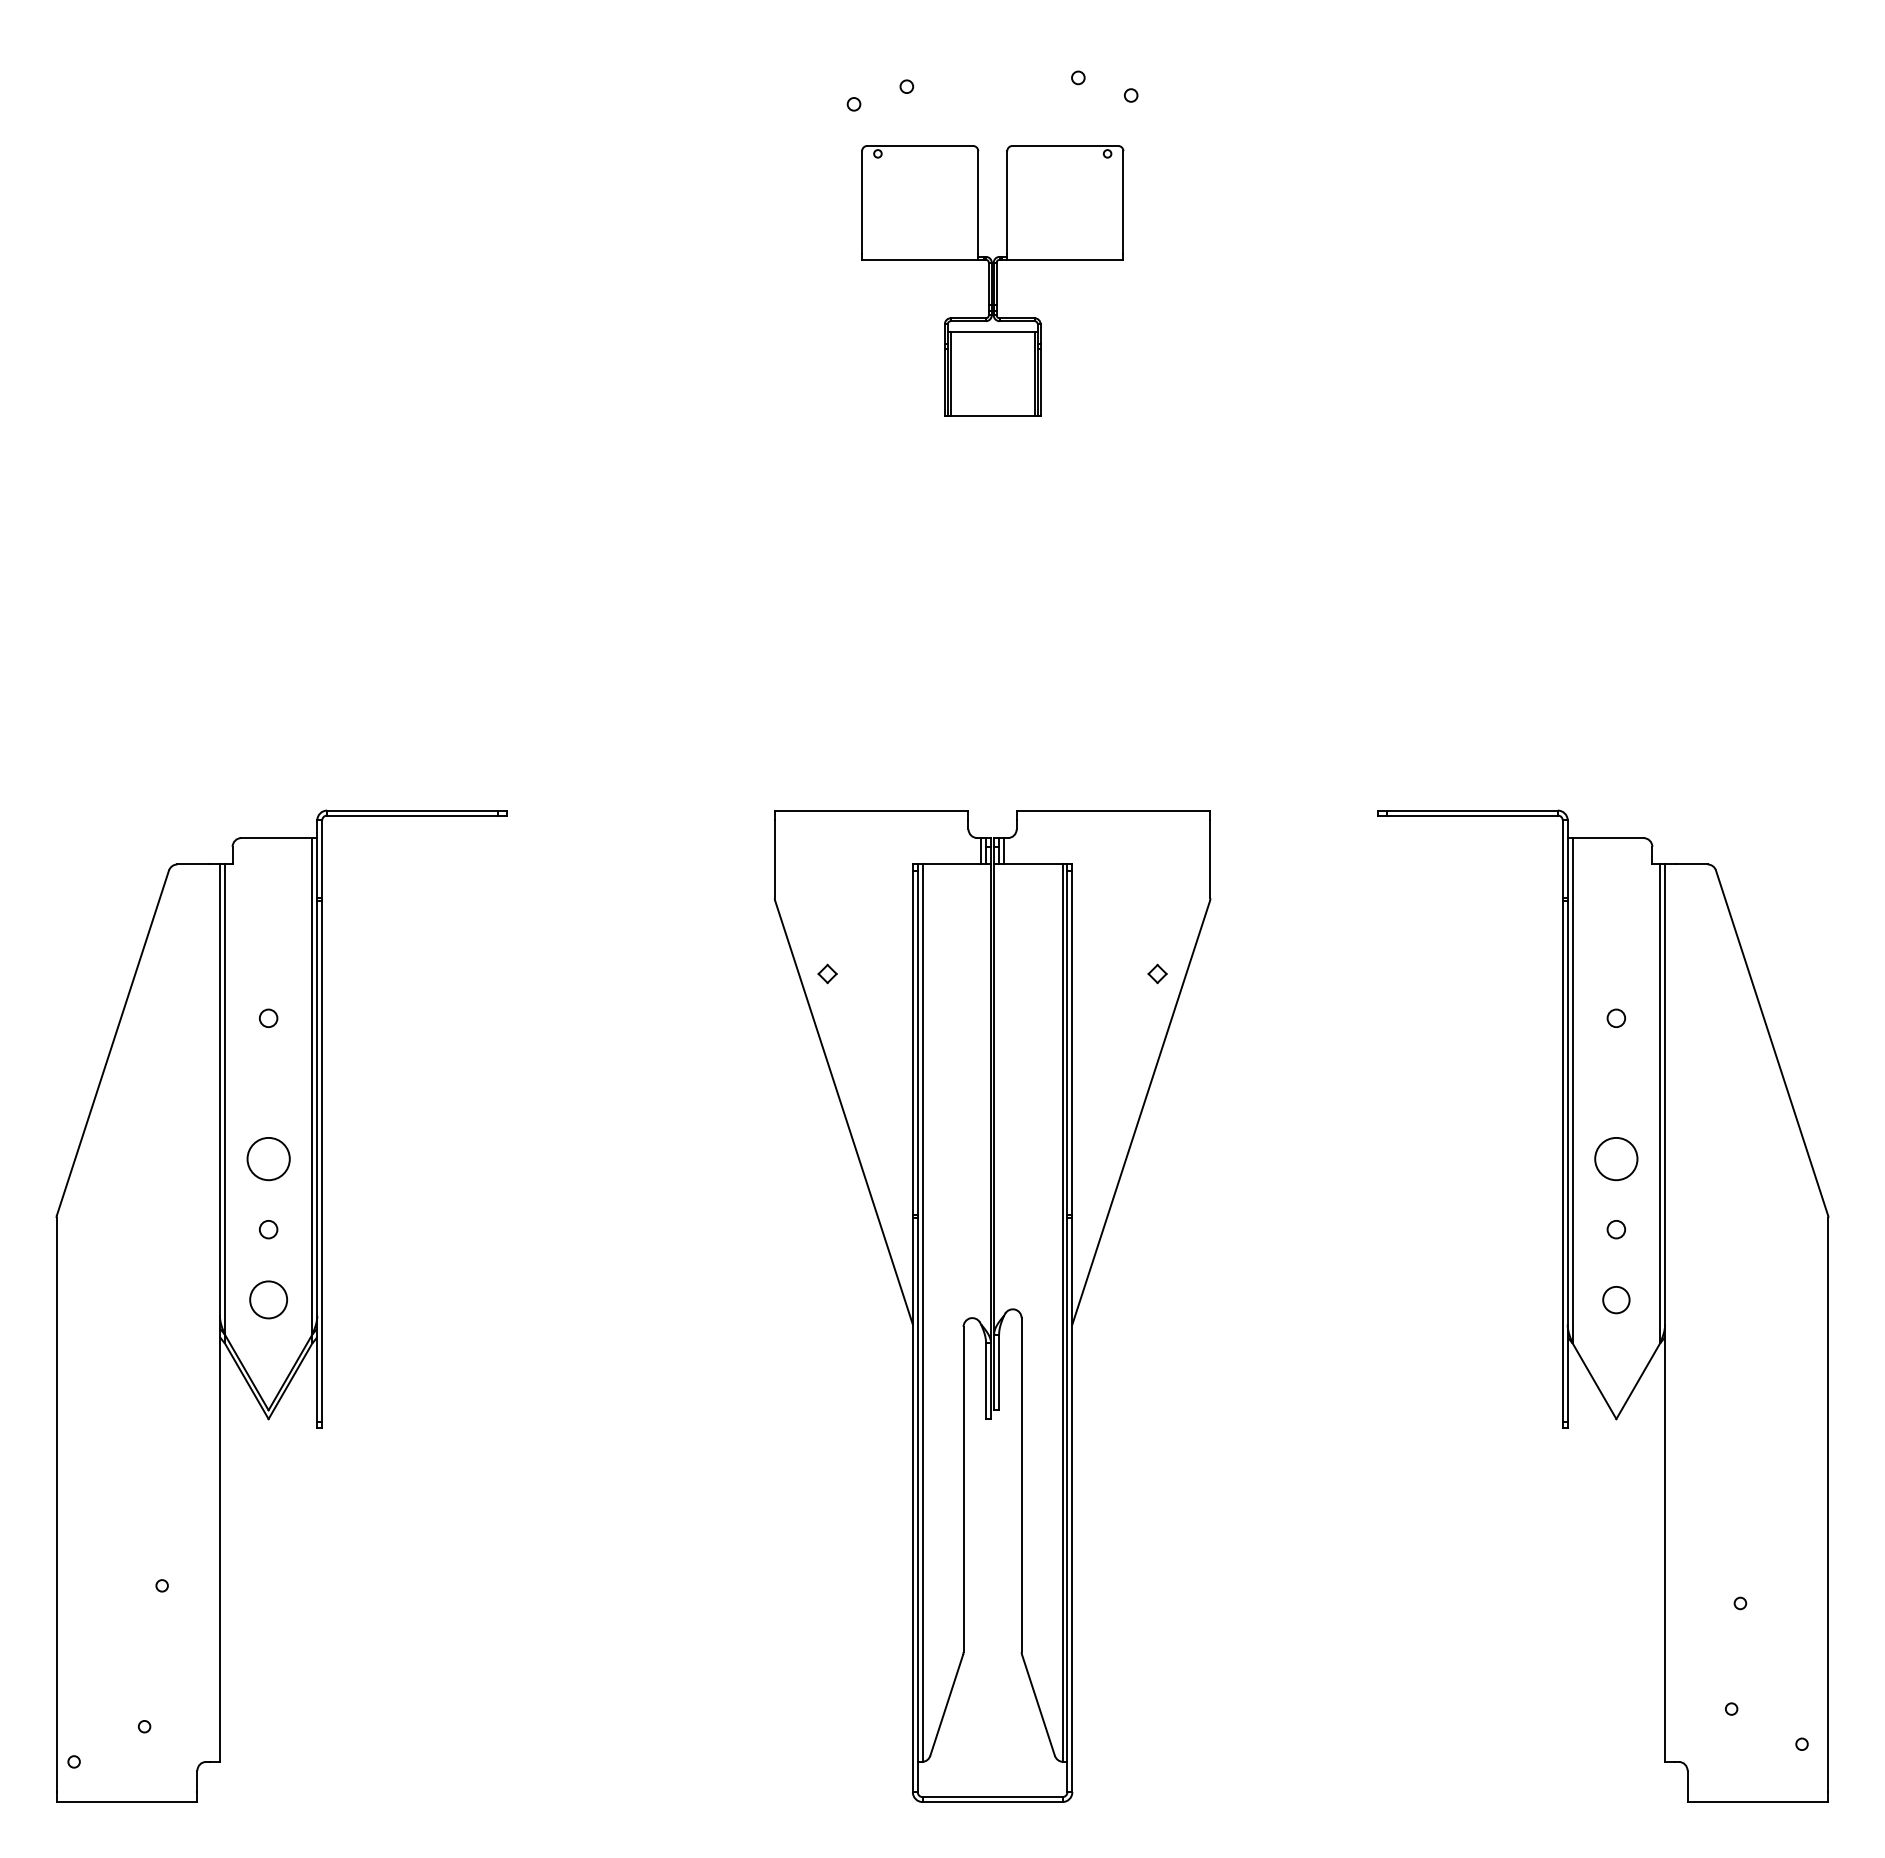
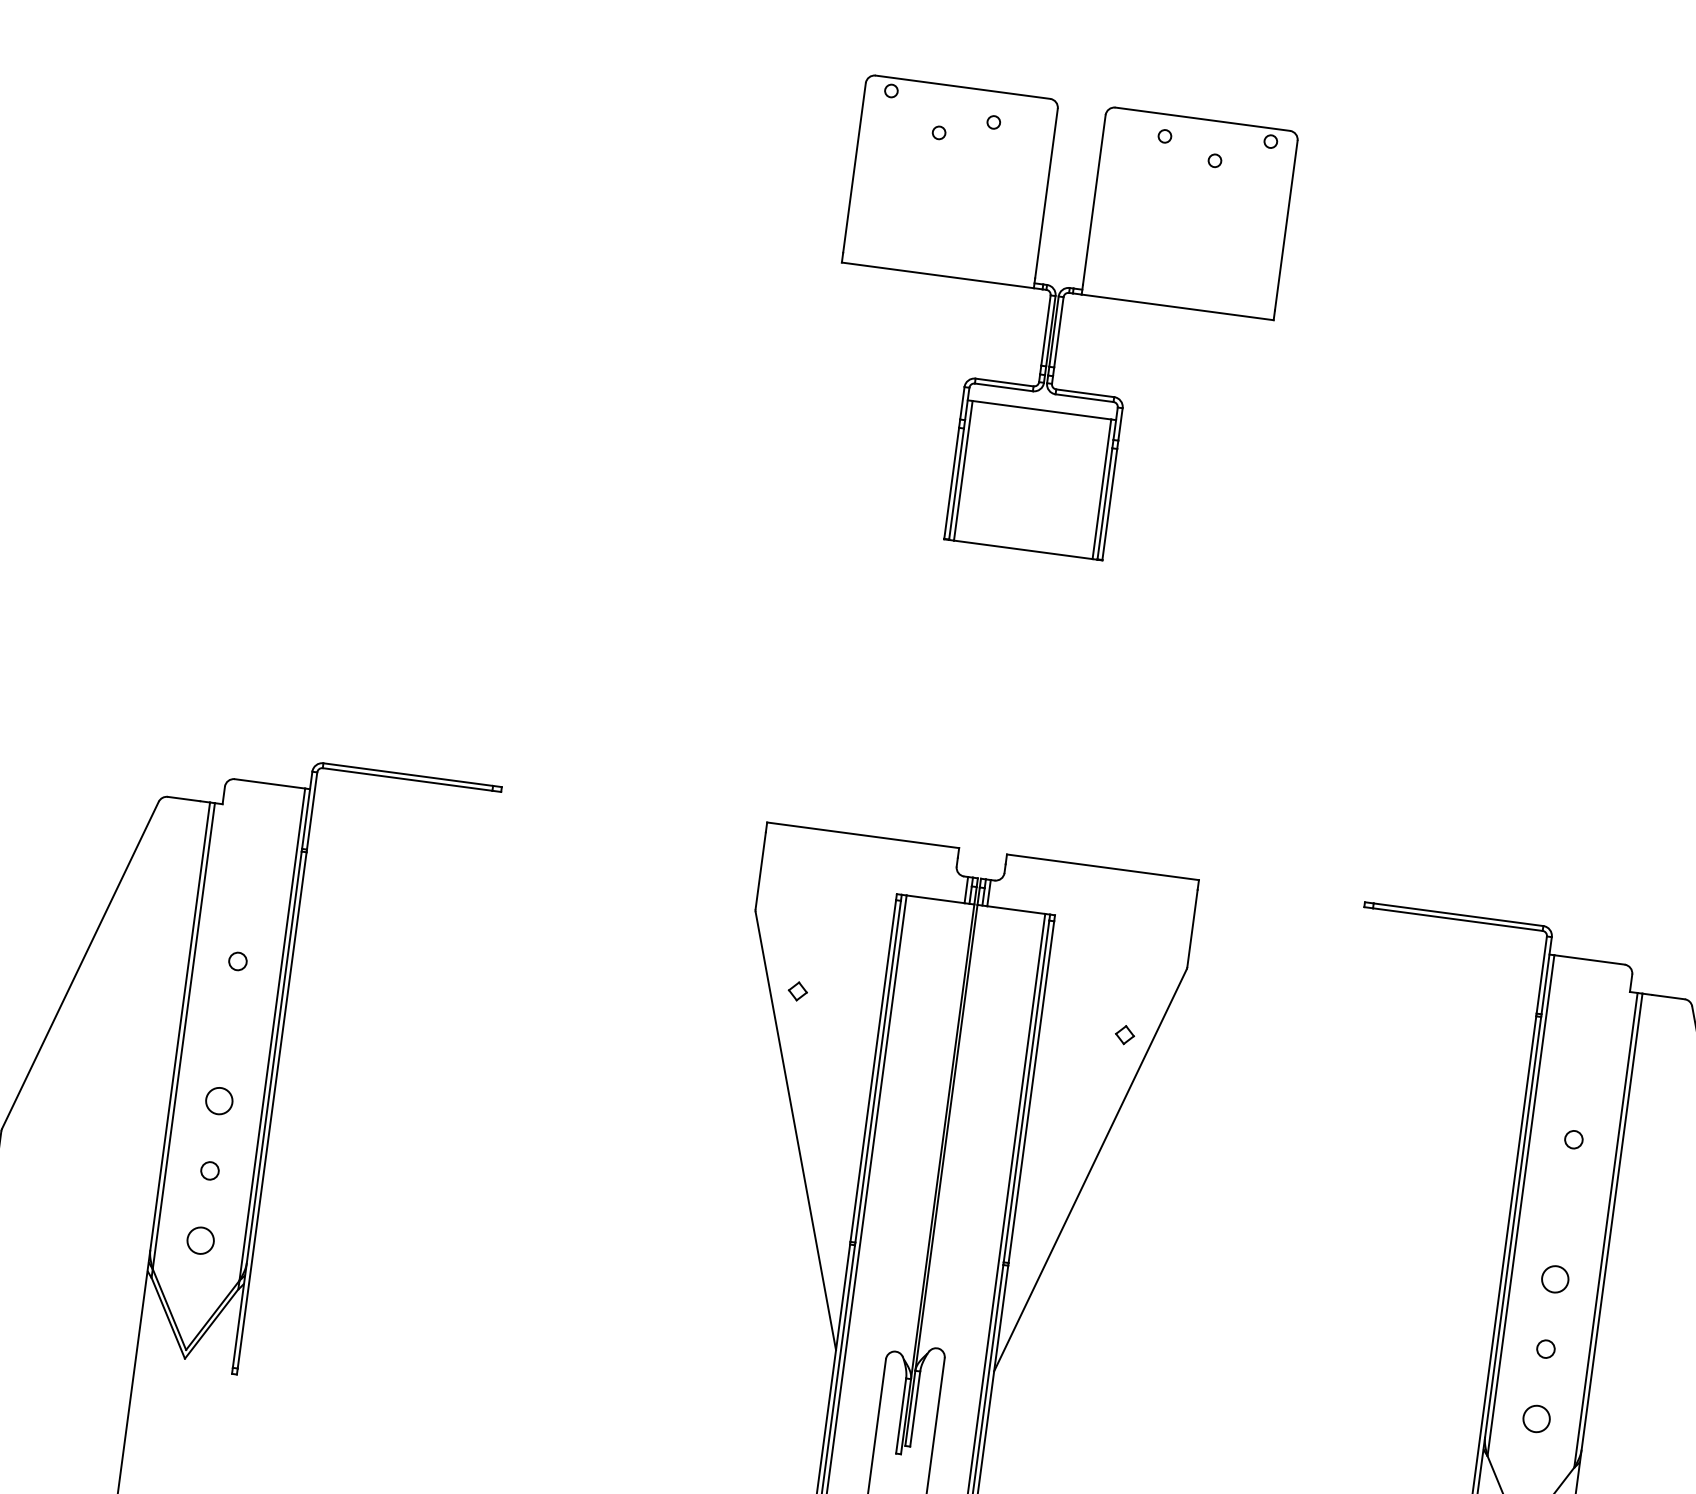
part: (992, 280) -> (1053, 325), size x1.67
circle: (268, 1159) -> (219, 1101), size x0.62
circle: (1616, 1159) -> (1555, 1279), size x0.62
circle: (268, 1300) -> (200, 1241), size x0.71

